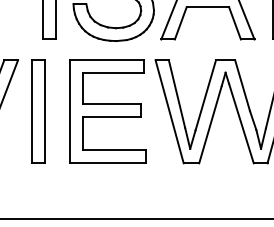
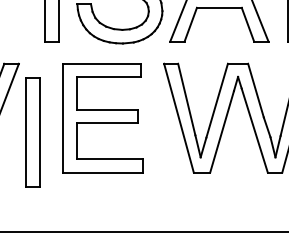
part: (37, 112) -> (32, 132), moved
part: (107, 112) -> (102, 118), moved

